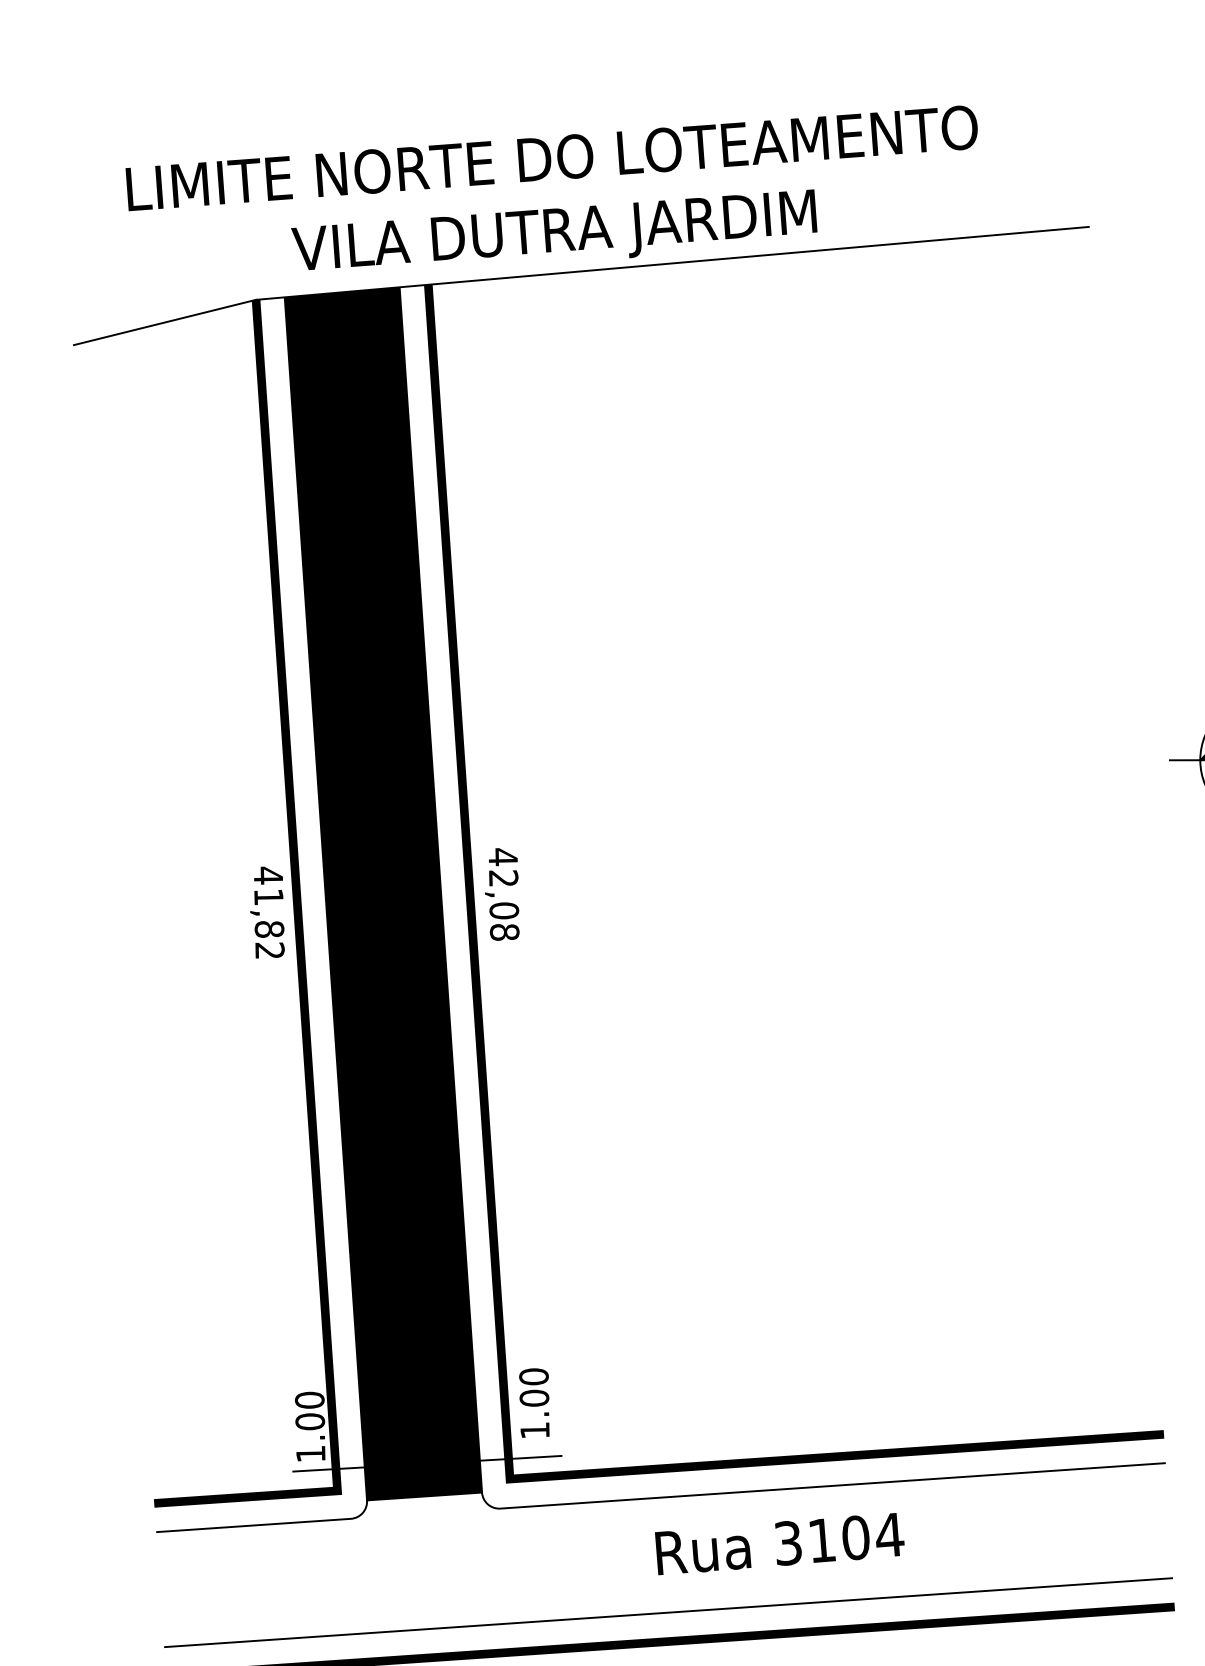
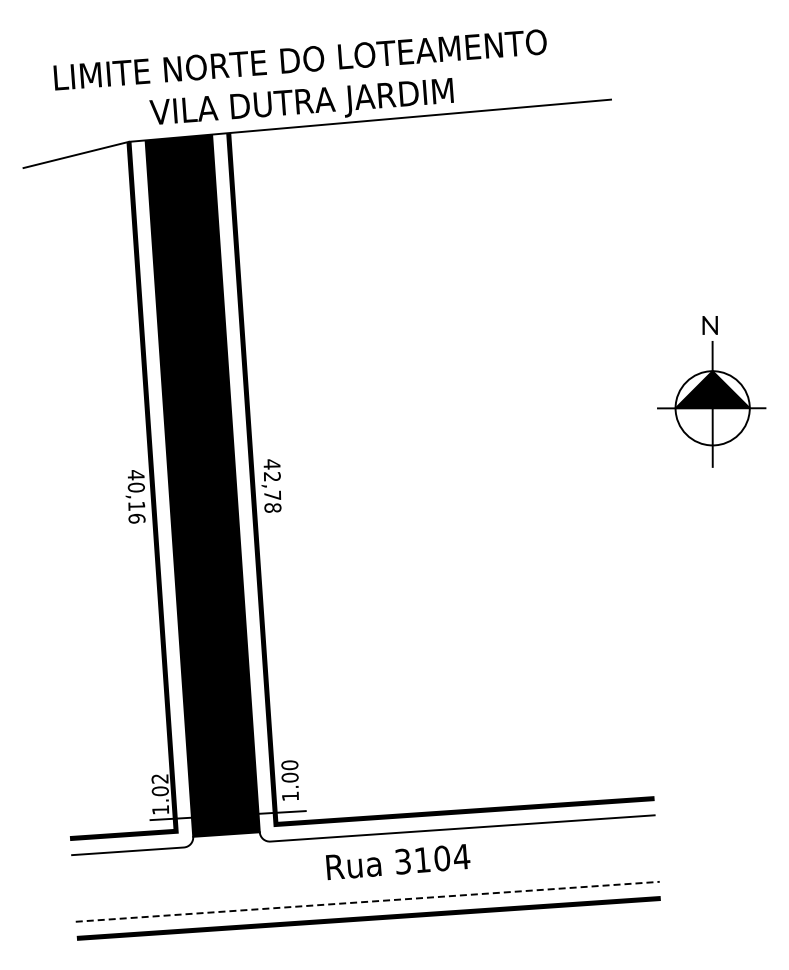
text: (503, 910) -> (272, 495), 42,08 -> 42,78
text: (269, 922) -> (136, 502), 41,82 -> 40,16
text: (308, 1399) -> (159, 778), 1.00 -> 1.02
text: (780, 1544) -> (398, 862), moved
line: (668, 1612) -> (367, 901), solid -> dashed

